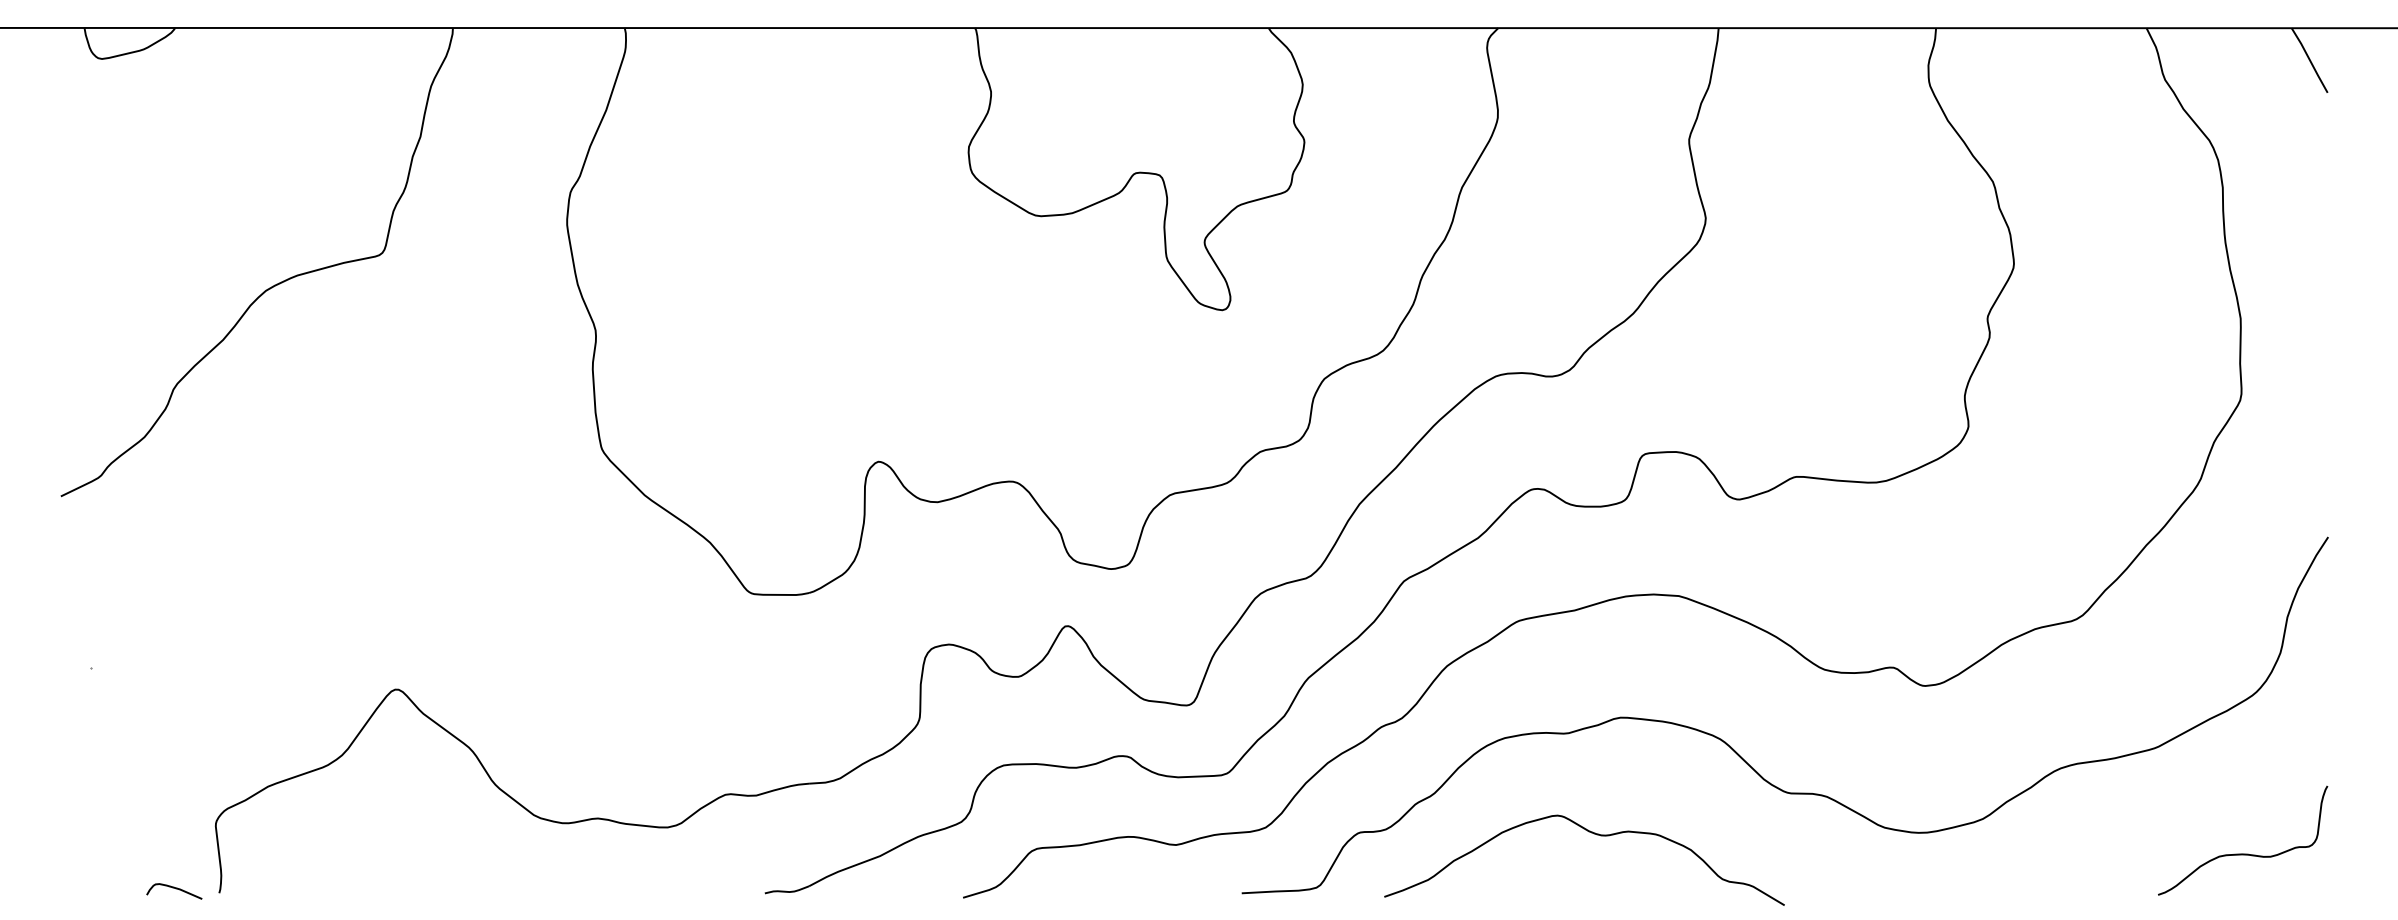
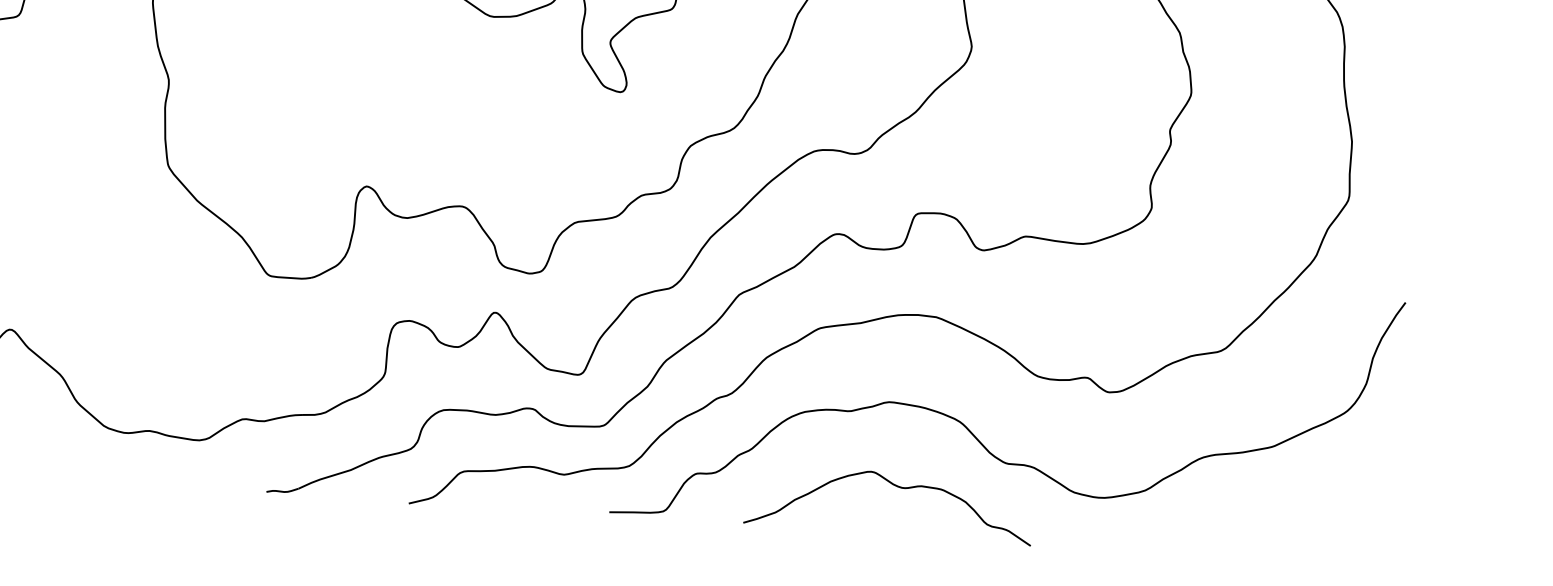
curve: (1591, 833) -> (894, 486), moved
curve: (2243, 853) -> (1331, 526), removed

